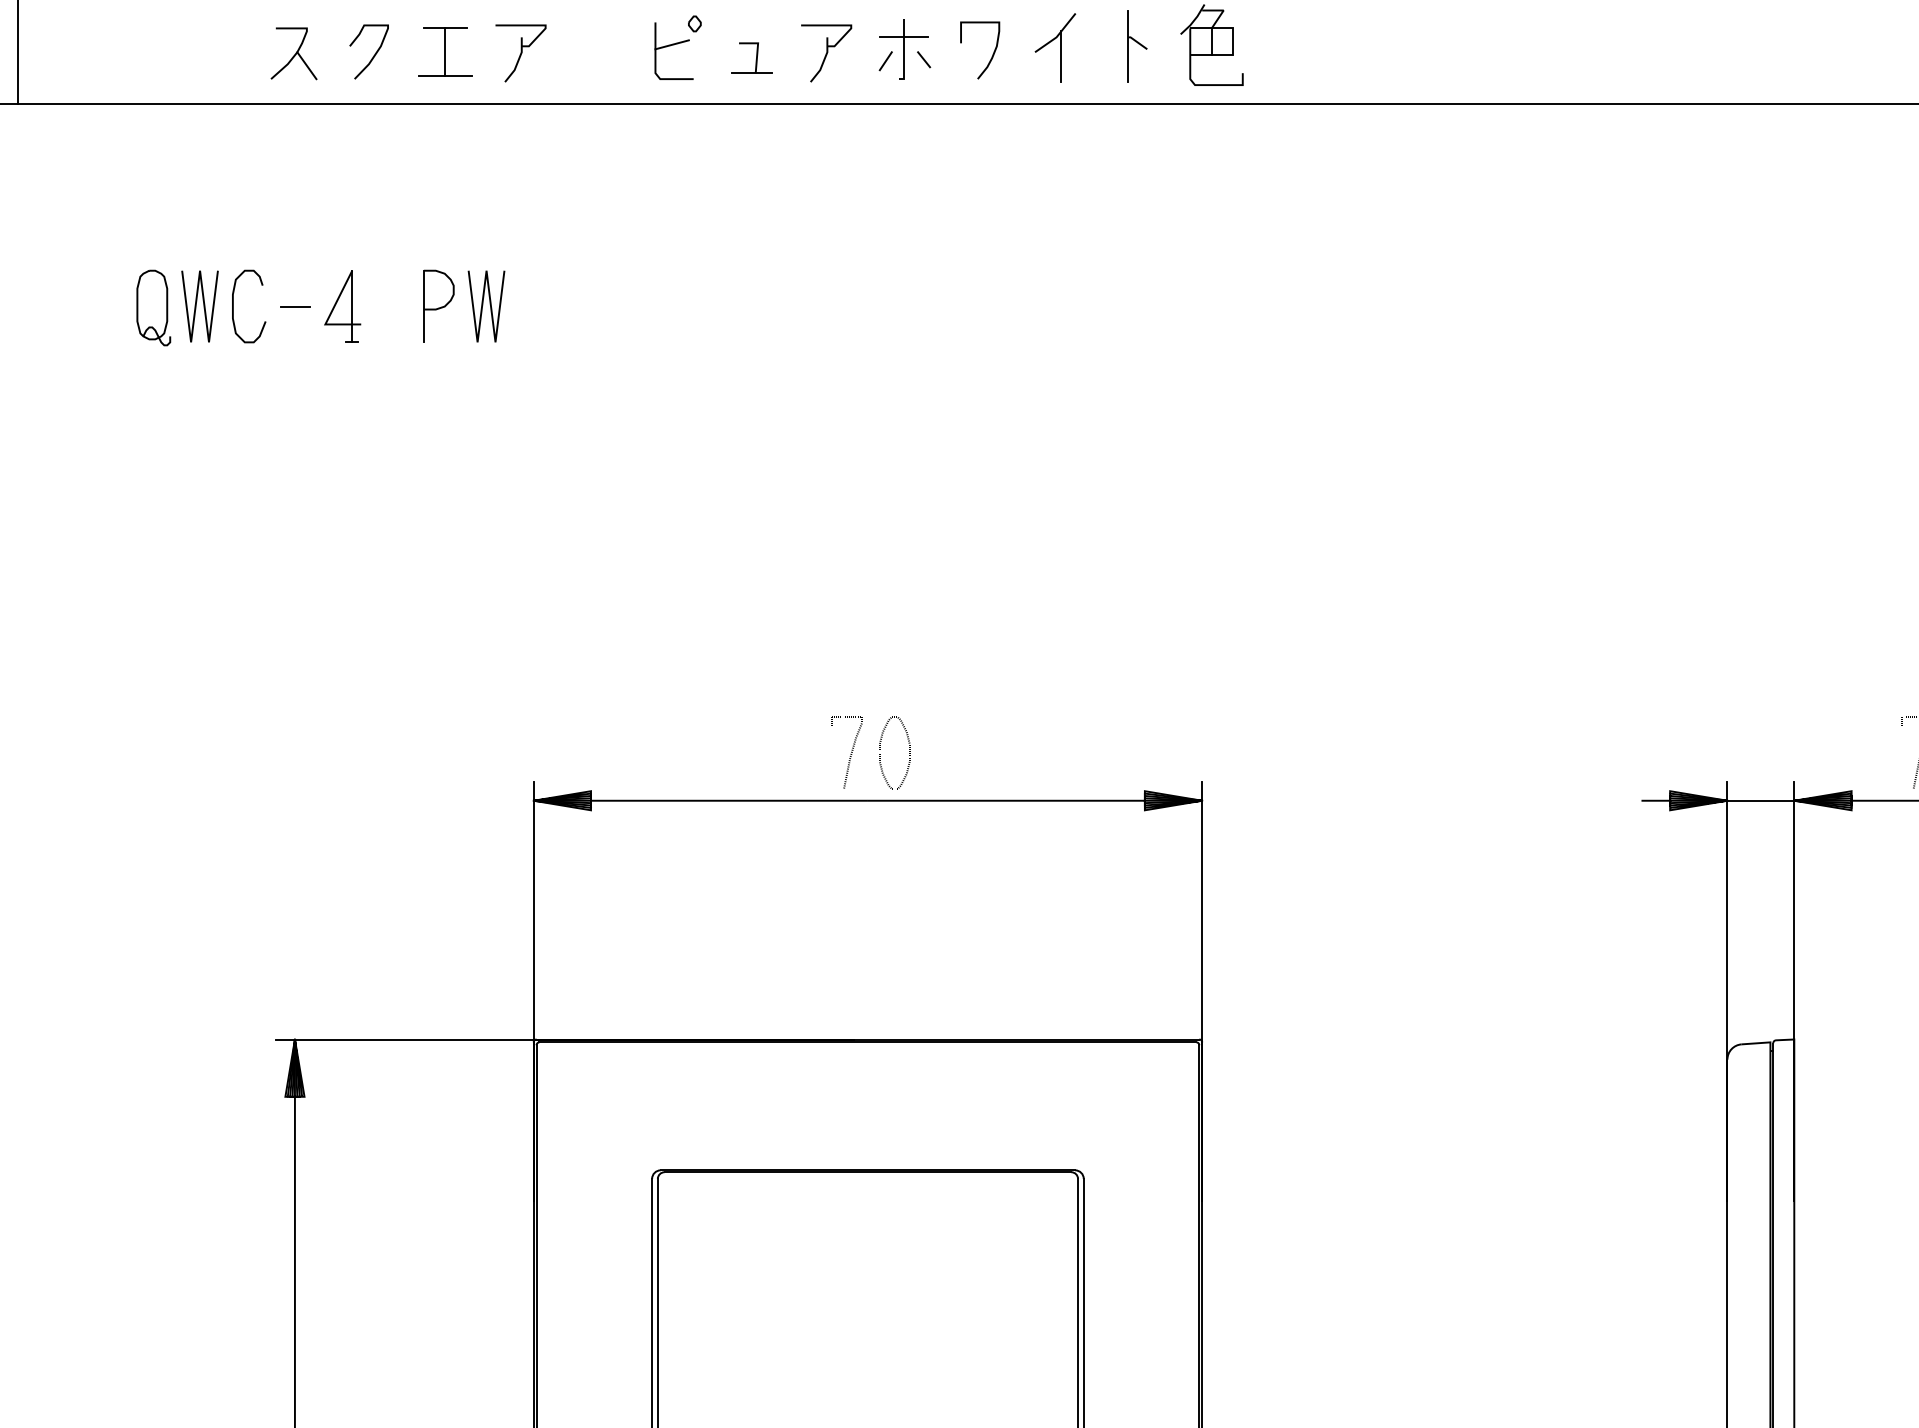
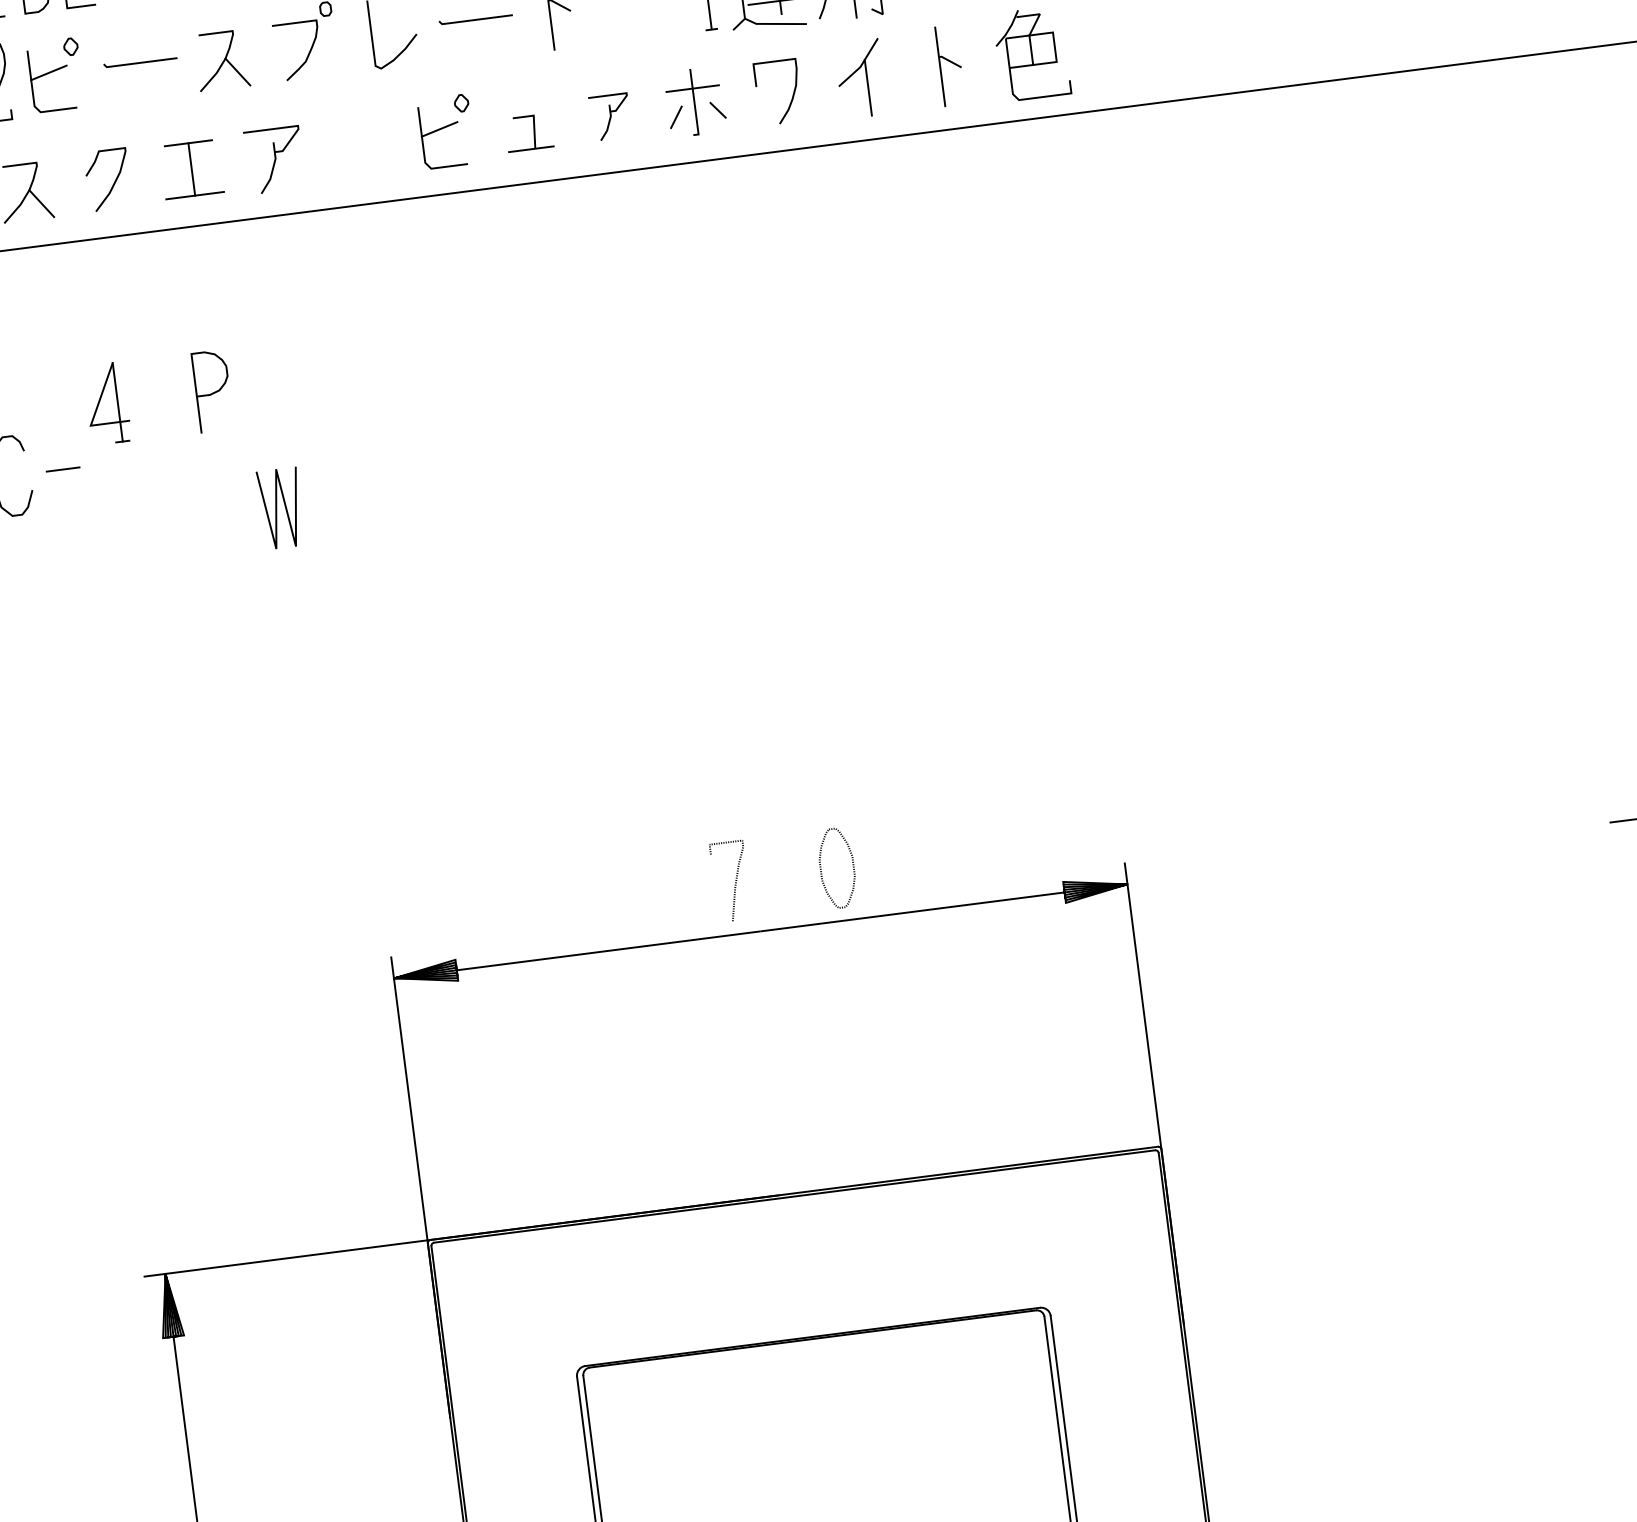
part: (826, 53) -> (610, 117), size x0.7
part: (438, 305) -> (212, 390), moved
line: (483, 305) -> (277, 507), moved
part: (342, 306) -> (107, 403), moved
part: (880, 754) -> (821, 871), moved

